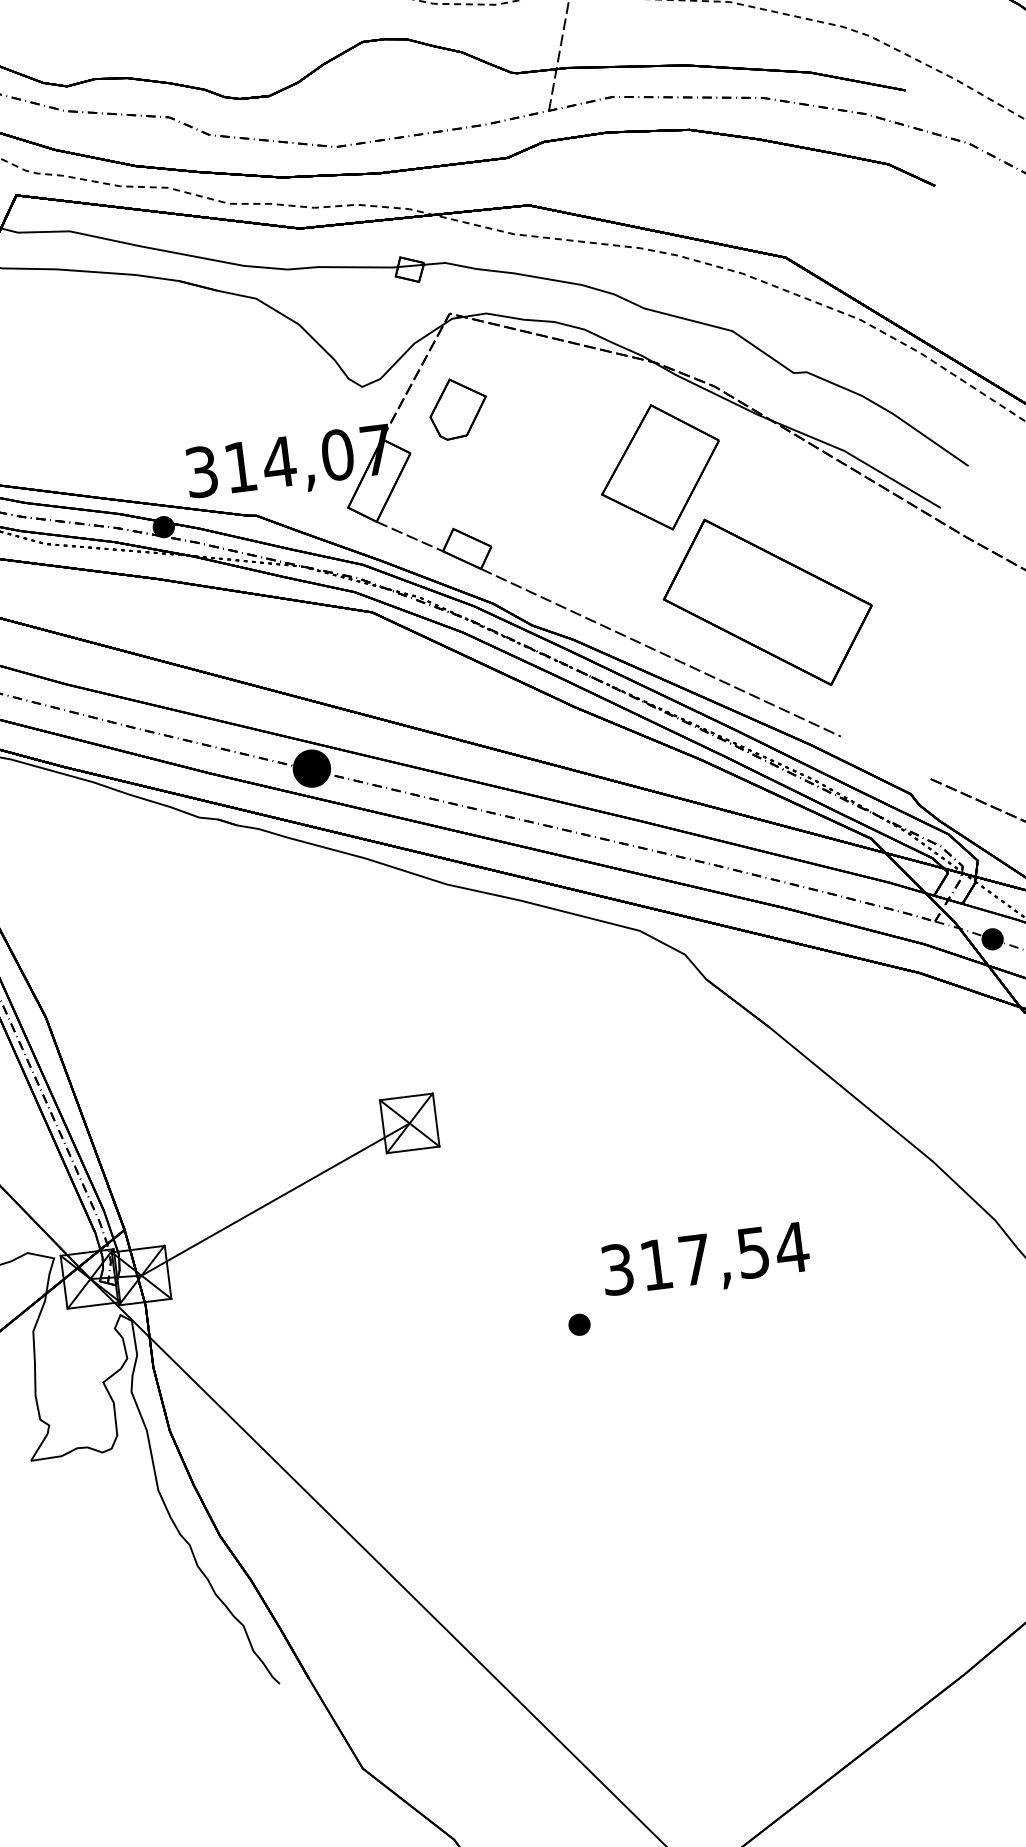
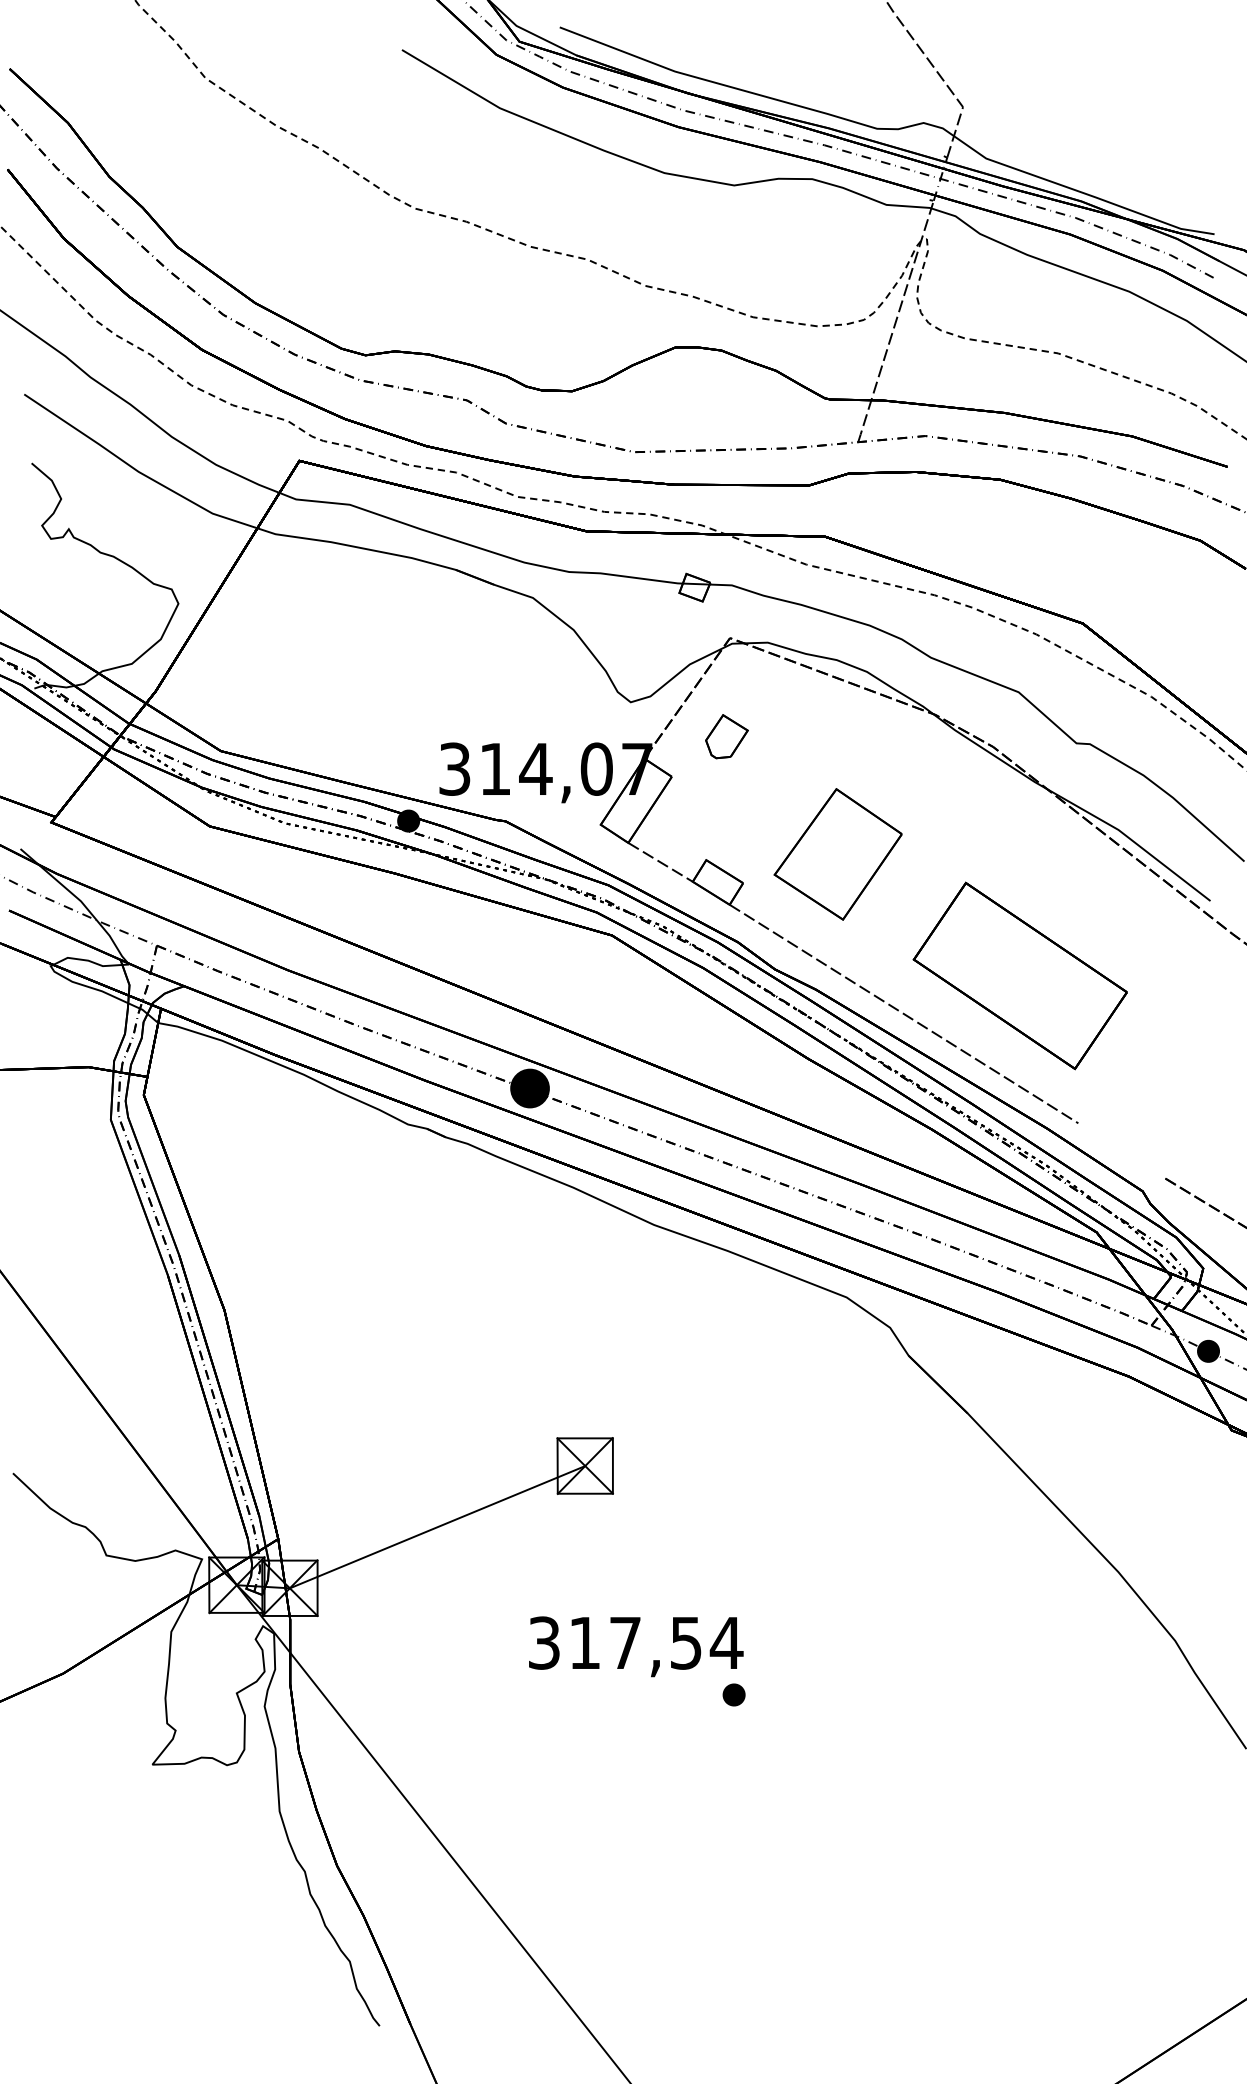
part: (457, 408) -> (726, 736), size x0.7
part: (659, 467) -> (837, 854), moved
text: (706, 1261) -> (636, 1646), moved

